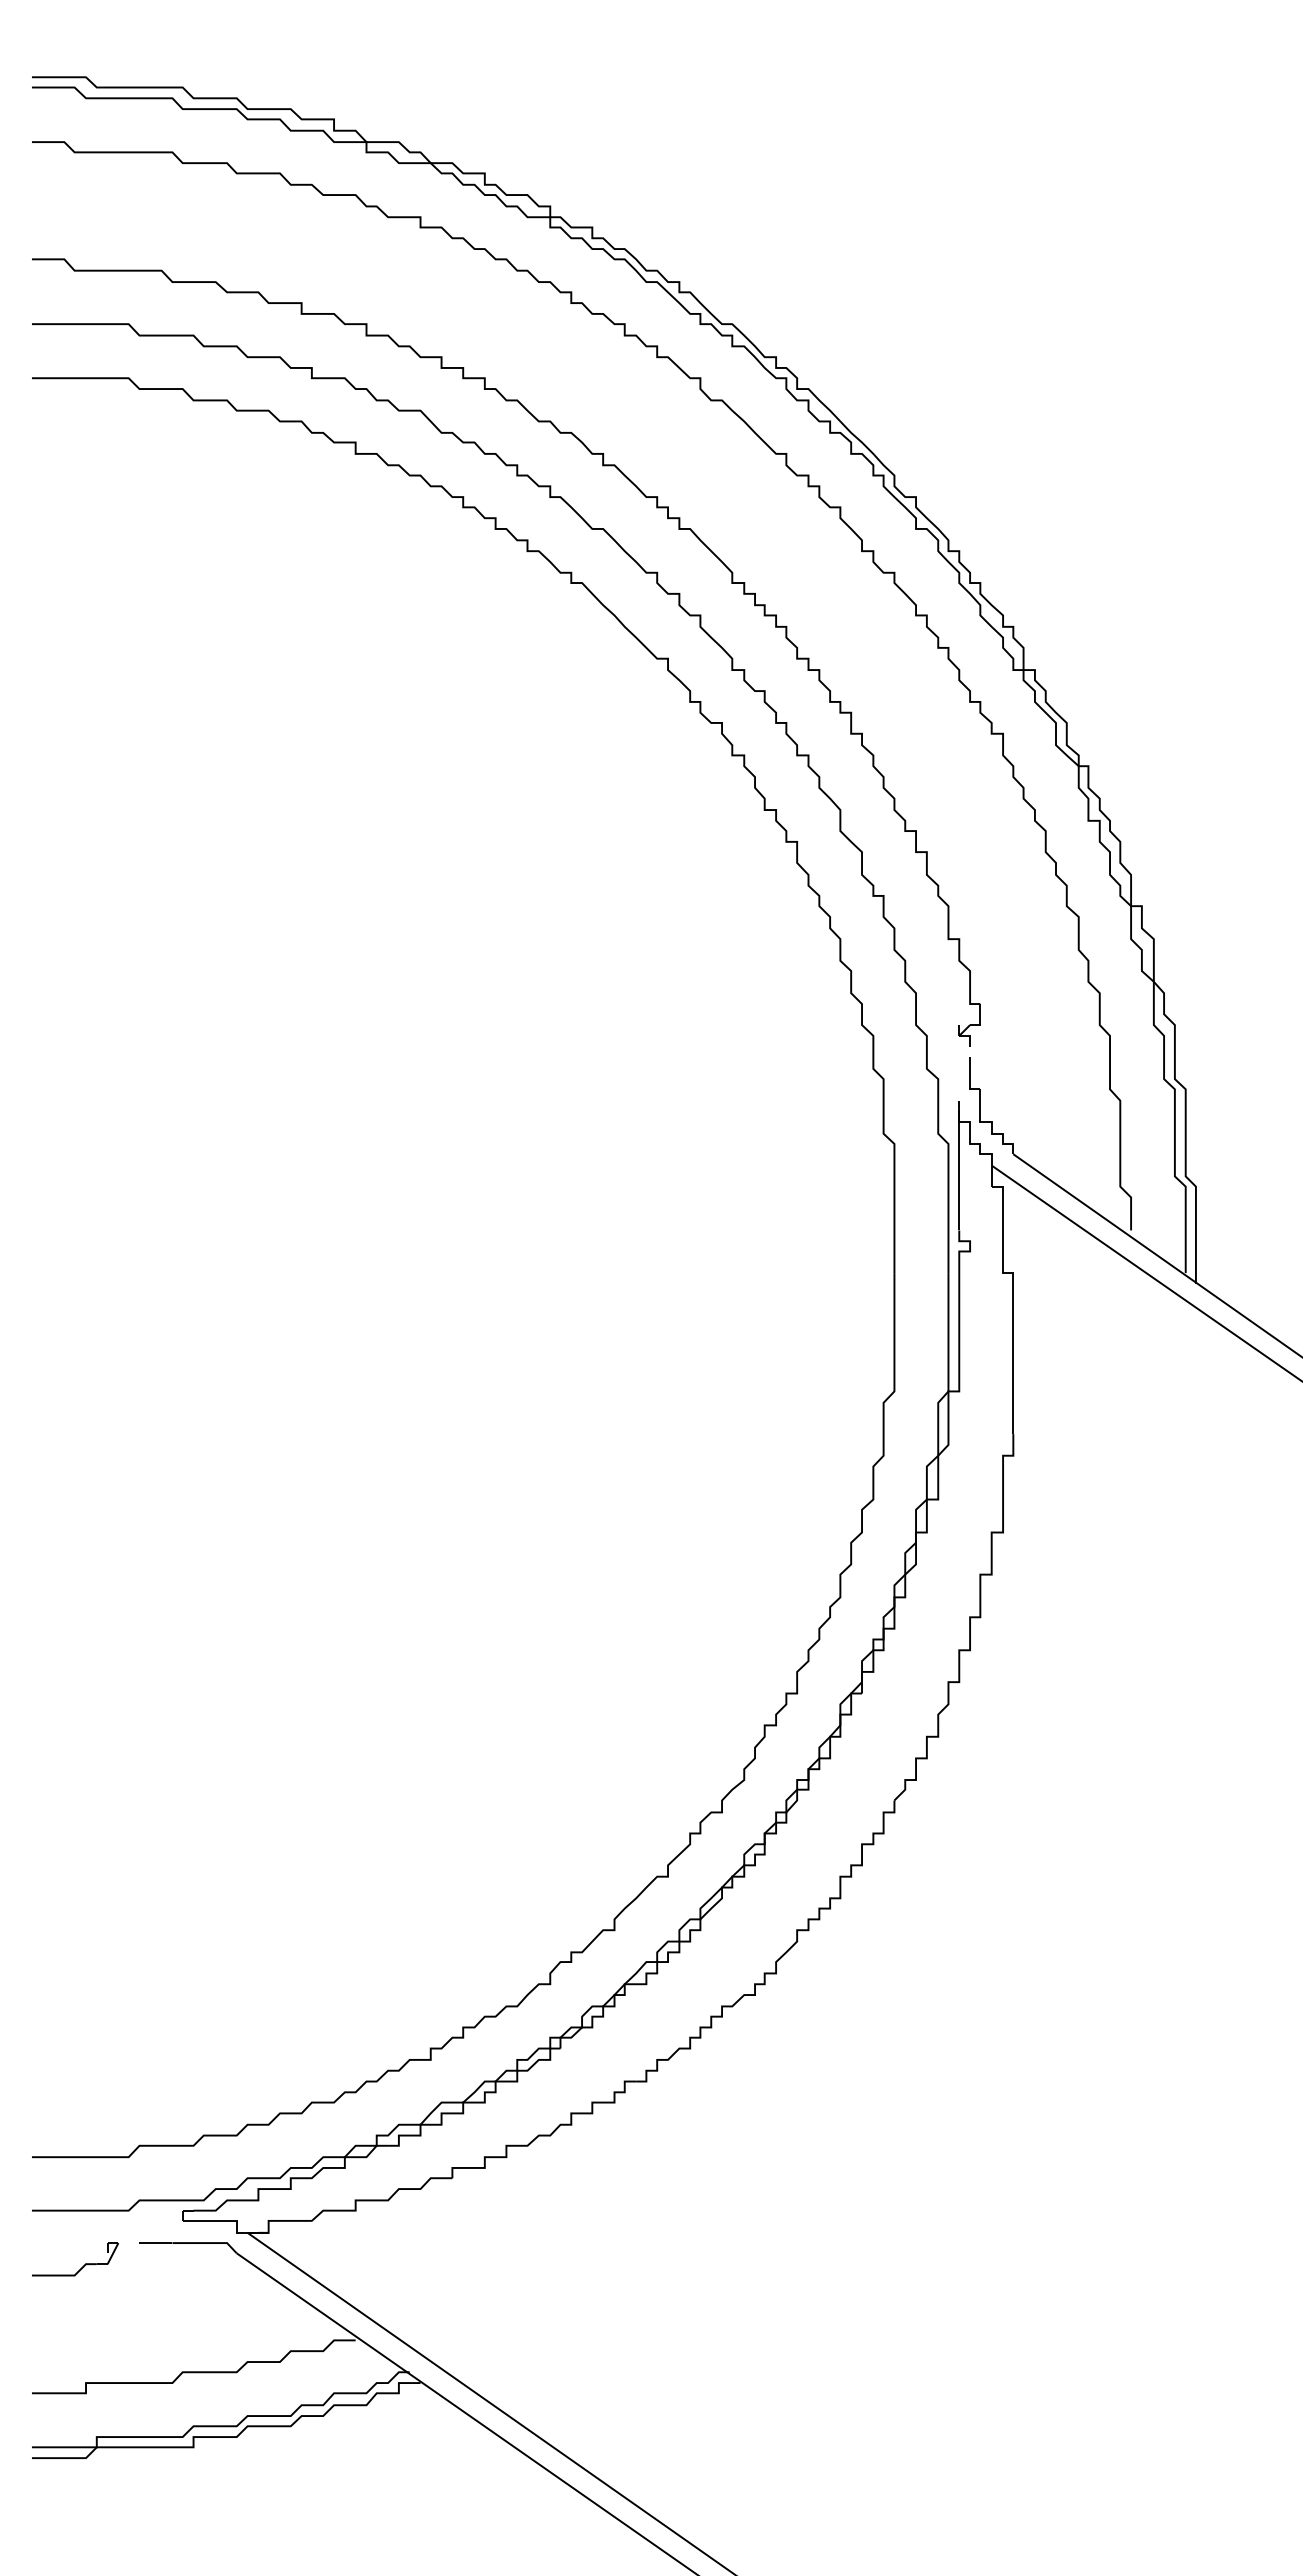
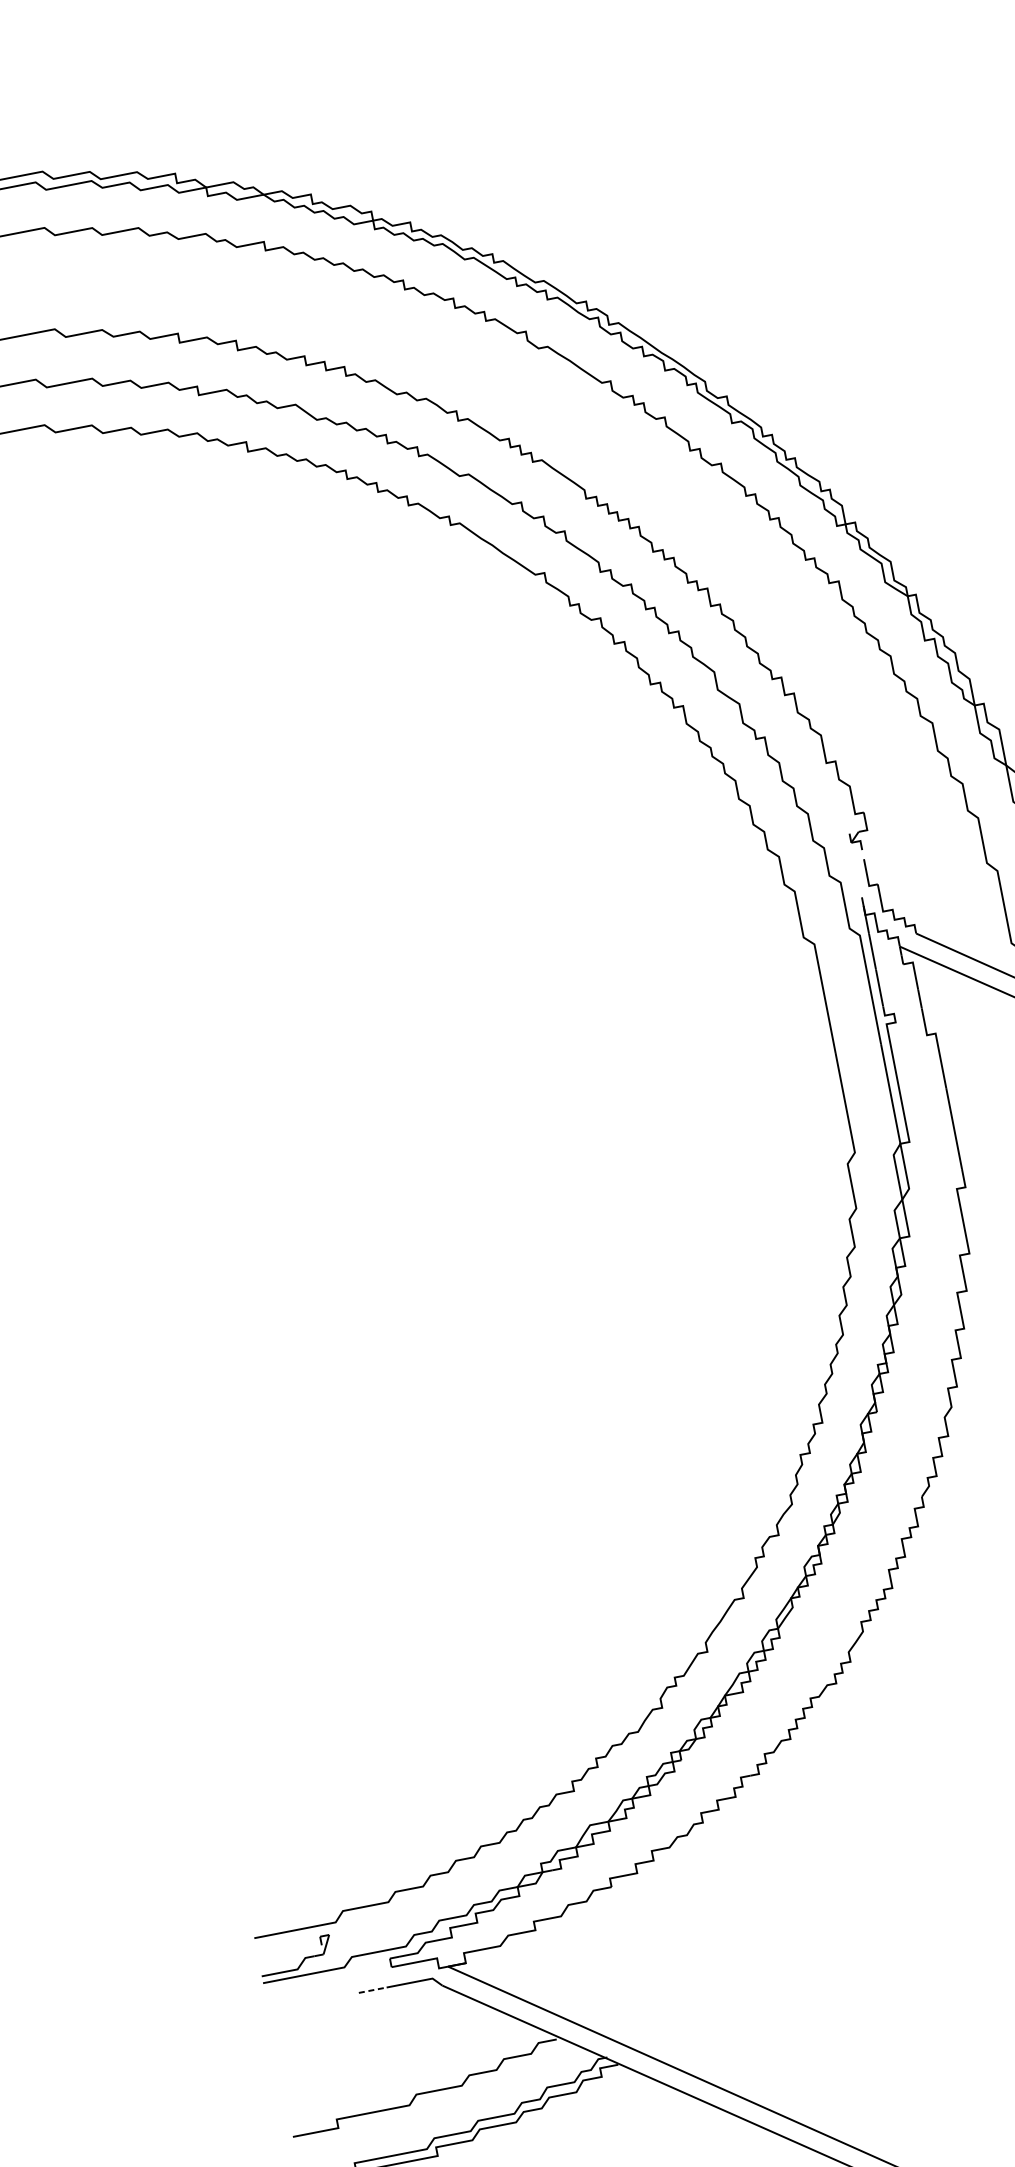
line: (155, 2243) -> (372, 1990), solid -> dashed
part: (82, 2266) -> (302, 1960), moved

